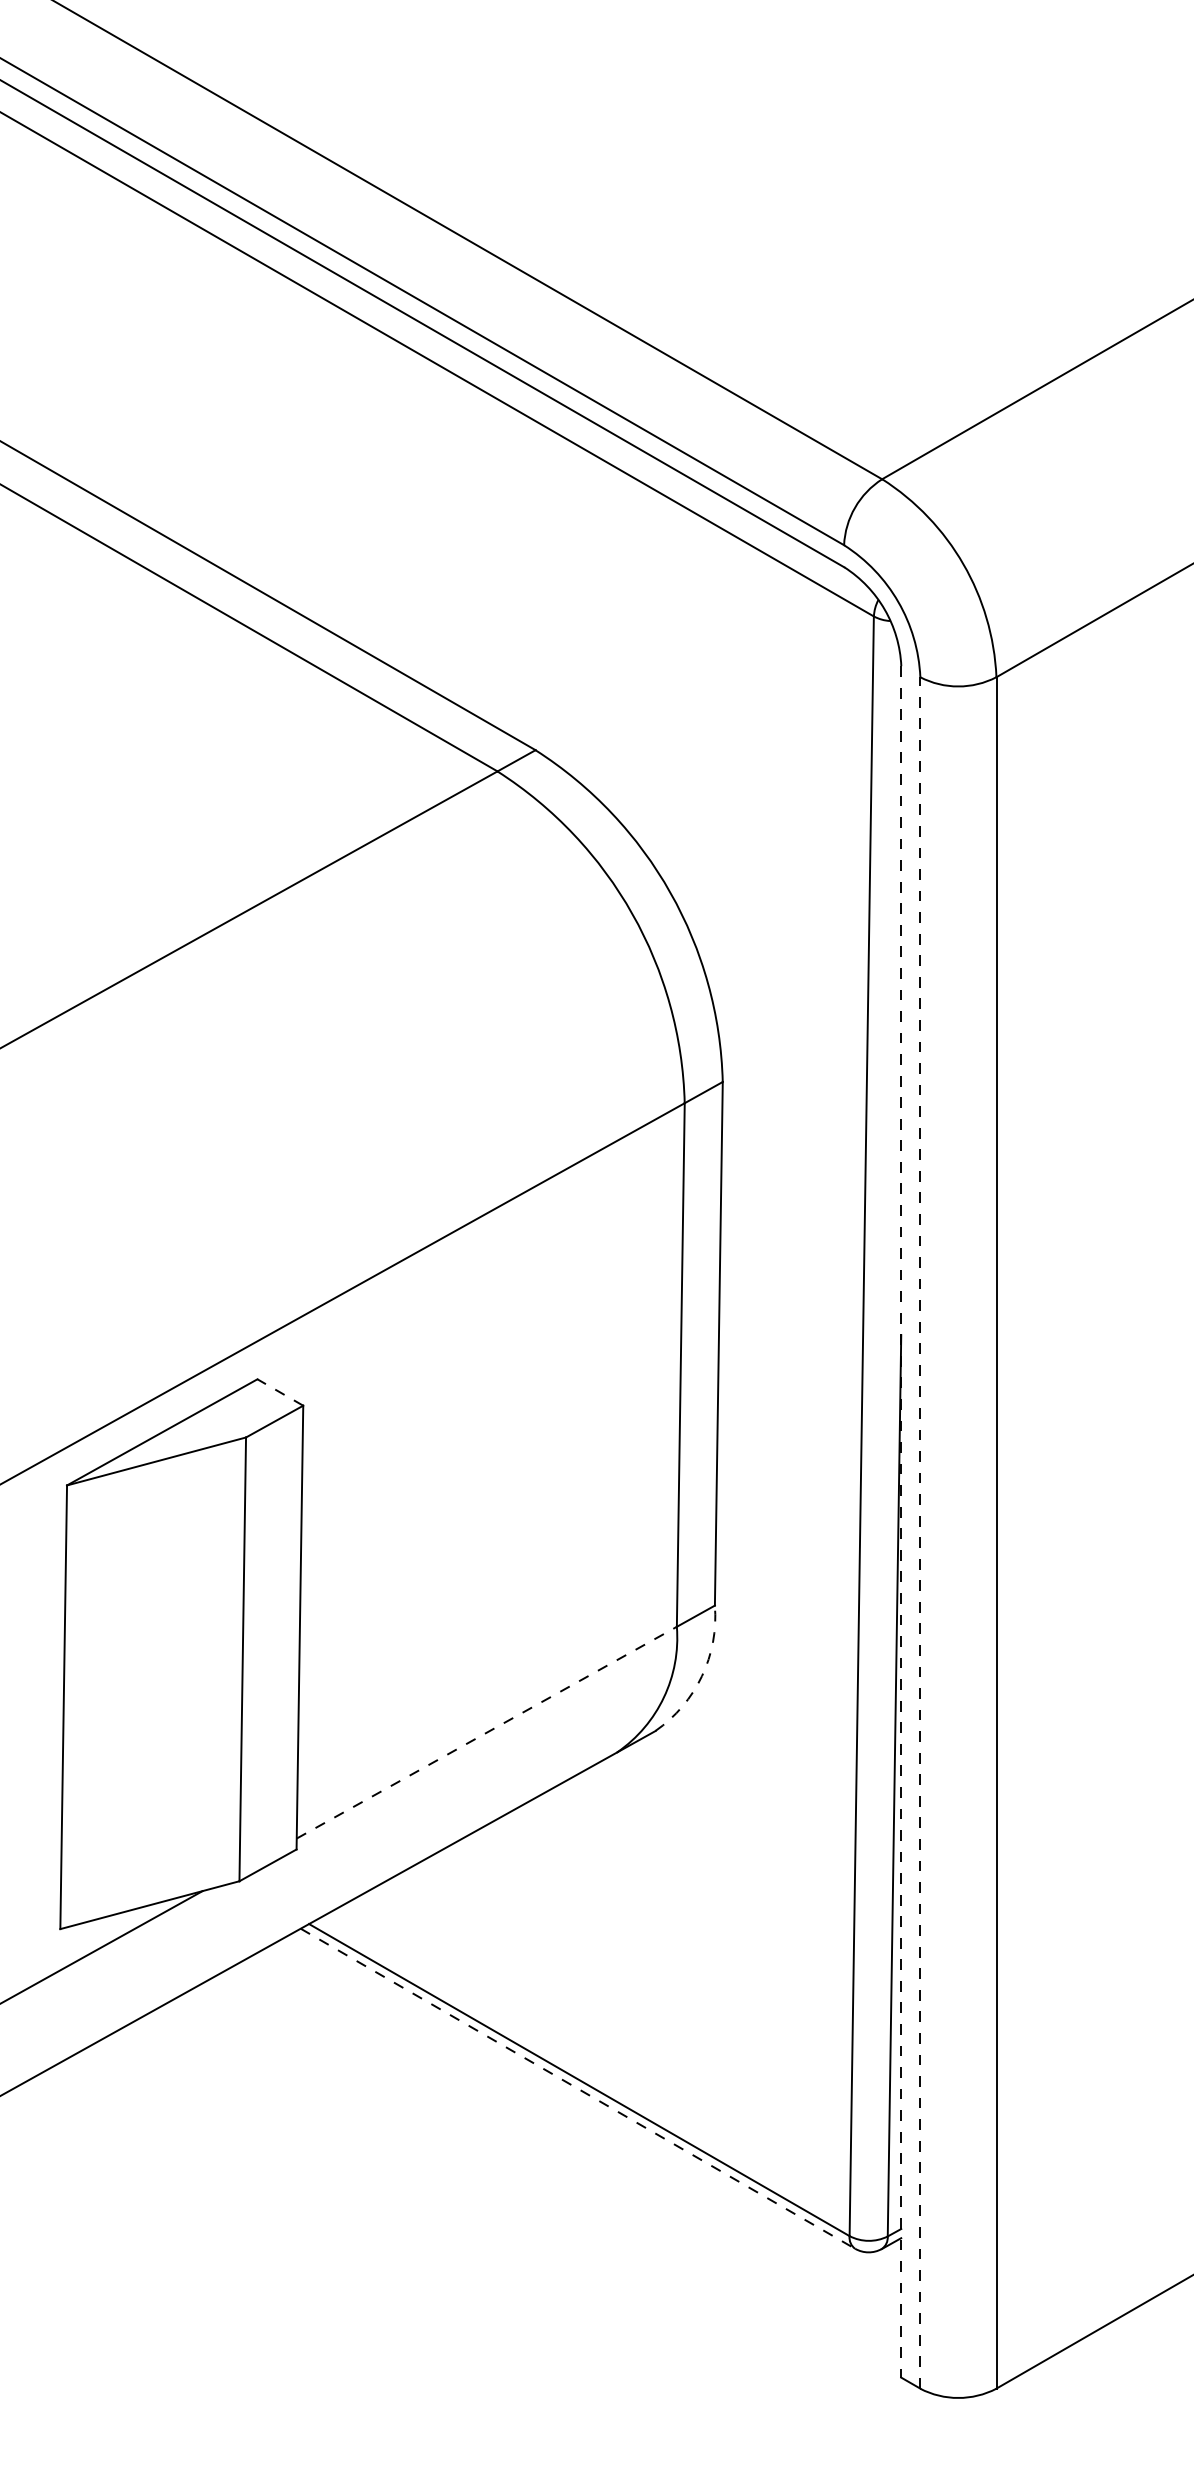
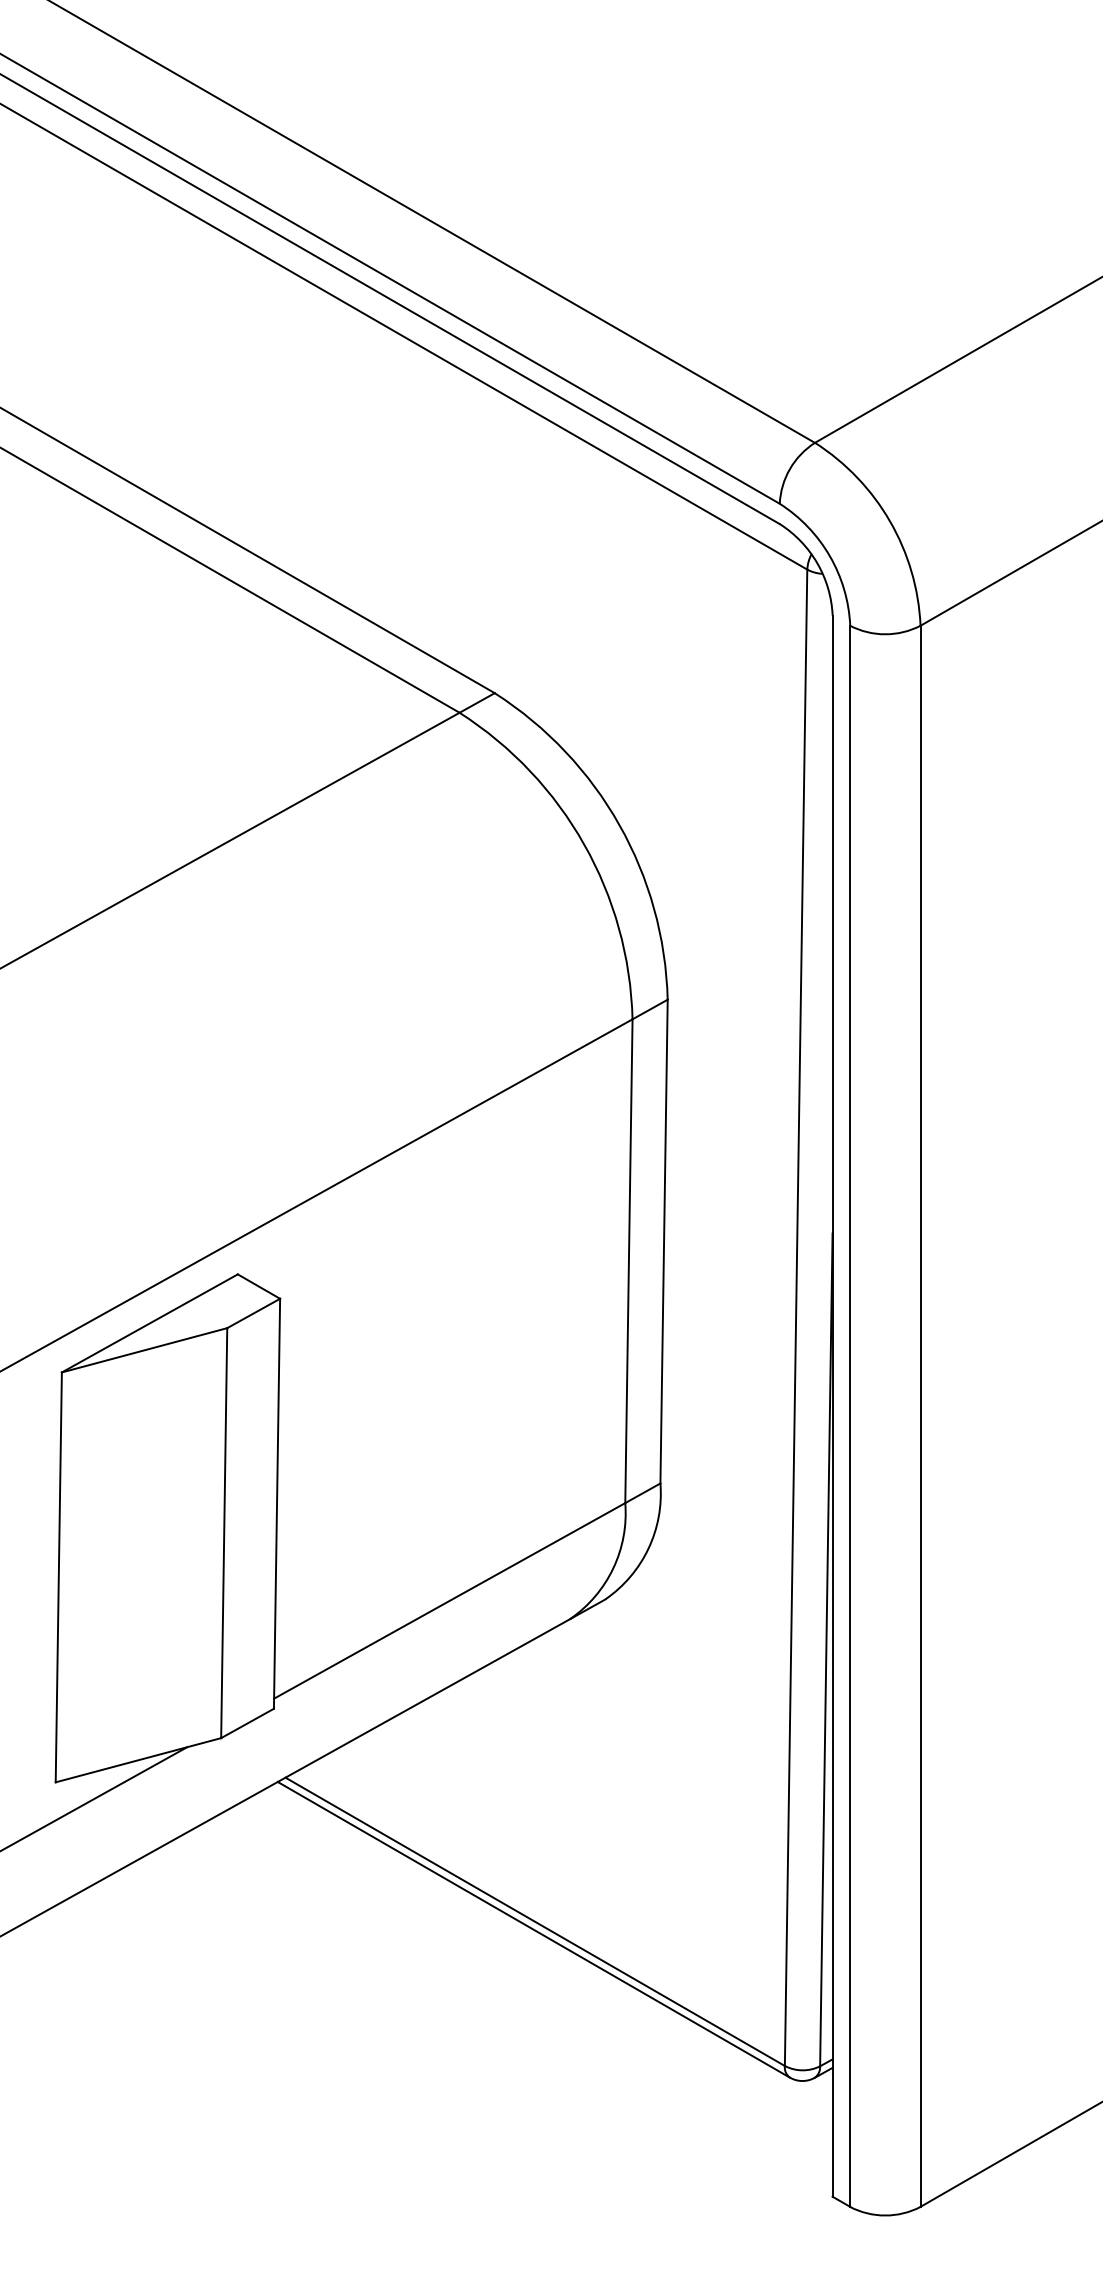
line: (279, 1392) -> (258, 1286), dashed -> solid
line: (901, 1522) -> (832, 1406), dashed -> solid
line: (920, 1533) -> (850, 1416), dashed -> solid
arc: (701, 1675) -> (648, 1548), dashed -> solid
line: (487, 1732) -> (450, 1600), dashed -> solid
line: (577, 2088) -> (533, 1929), dashed -> solid

